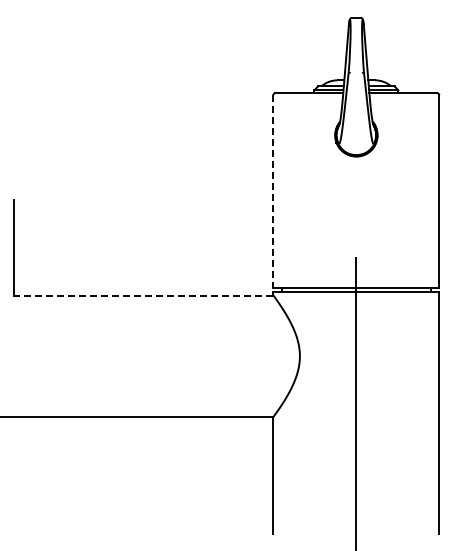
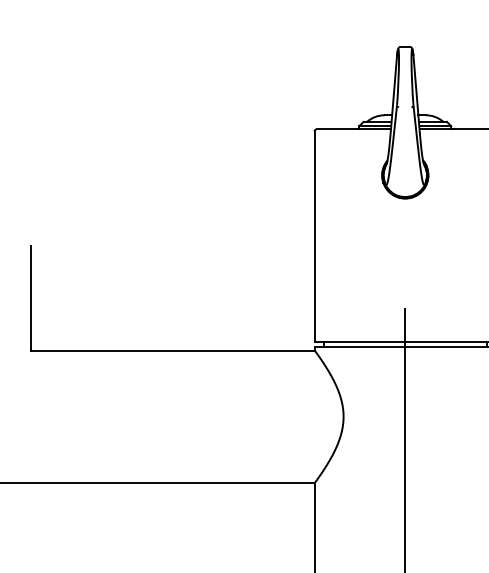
line: (273, 191) -> (314, 236), dashed -> solid
line: (143, 295) -> (172, 350), dashed -> solid

